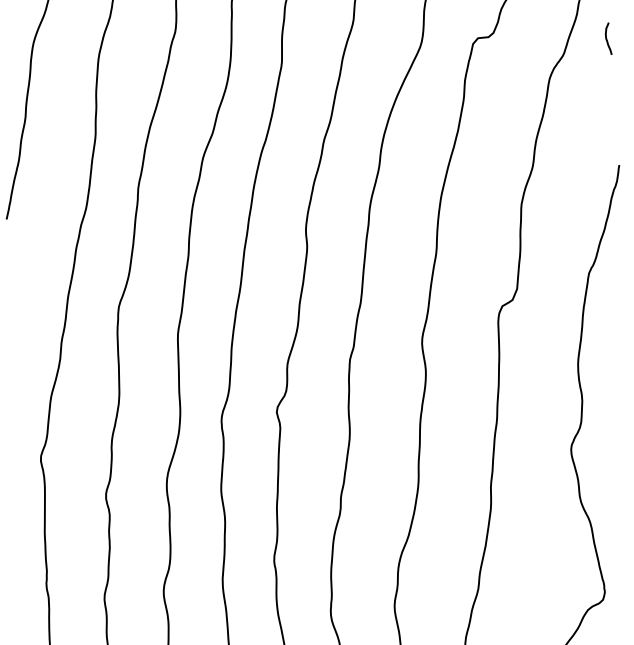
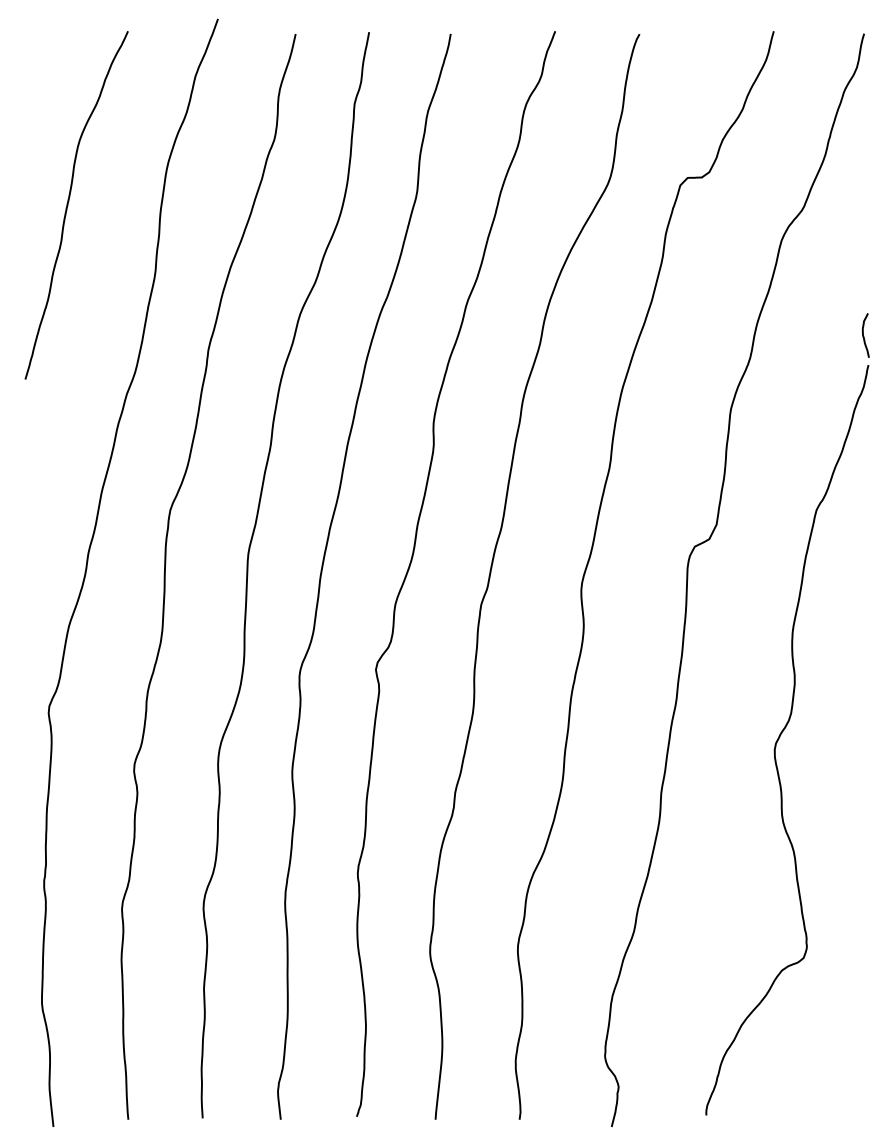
curve: (607, 39) -> (864, 336), moved

